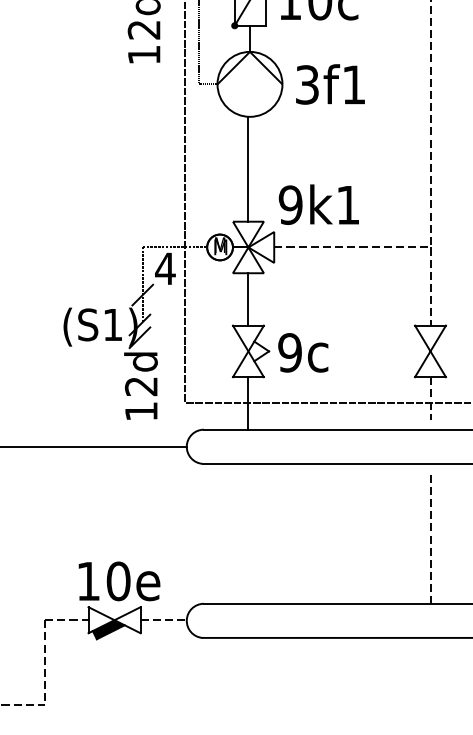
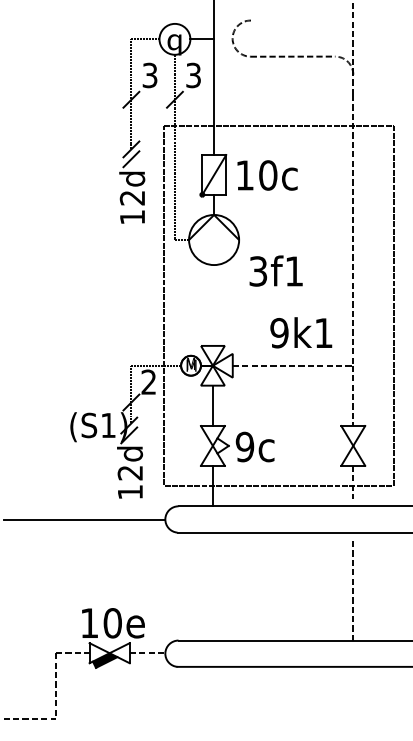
text: (329, 83) -> (275, 270), moved
line: (247, 169) -> (212, 305), removed
text: (319, 204) -> (301, 332), moved
text: (164, 267) -> (148, 381), 4 -> 2

